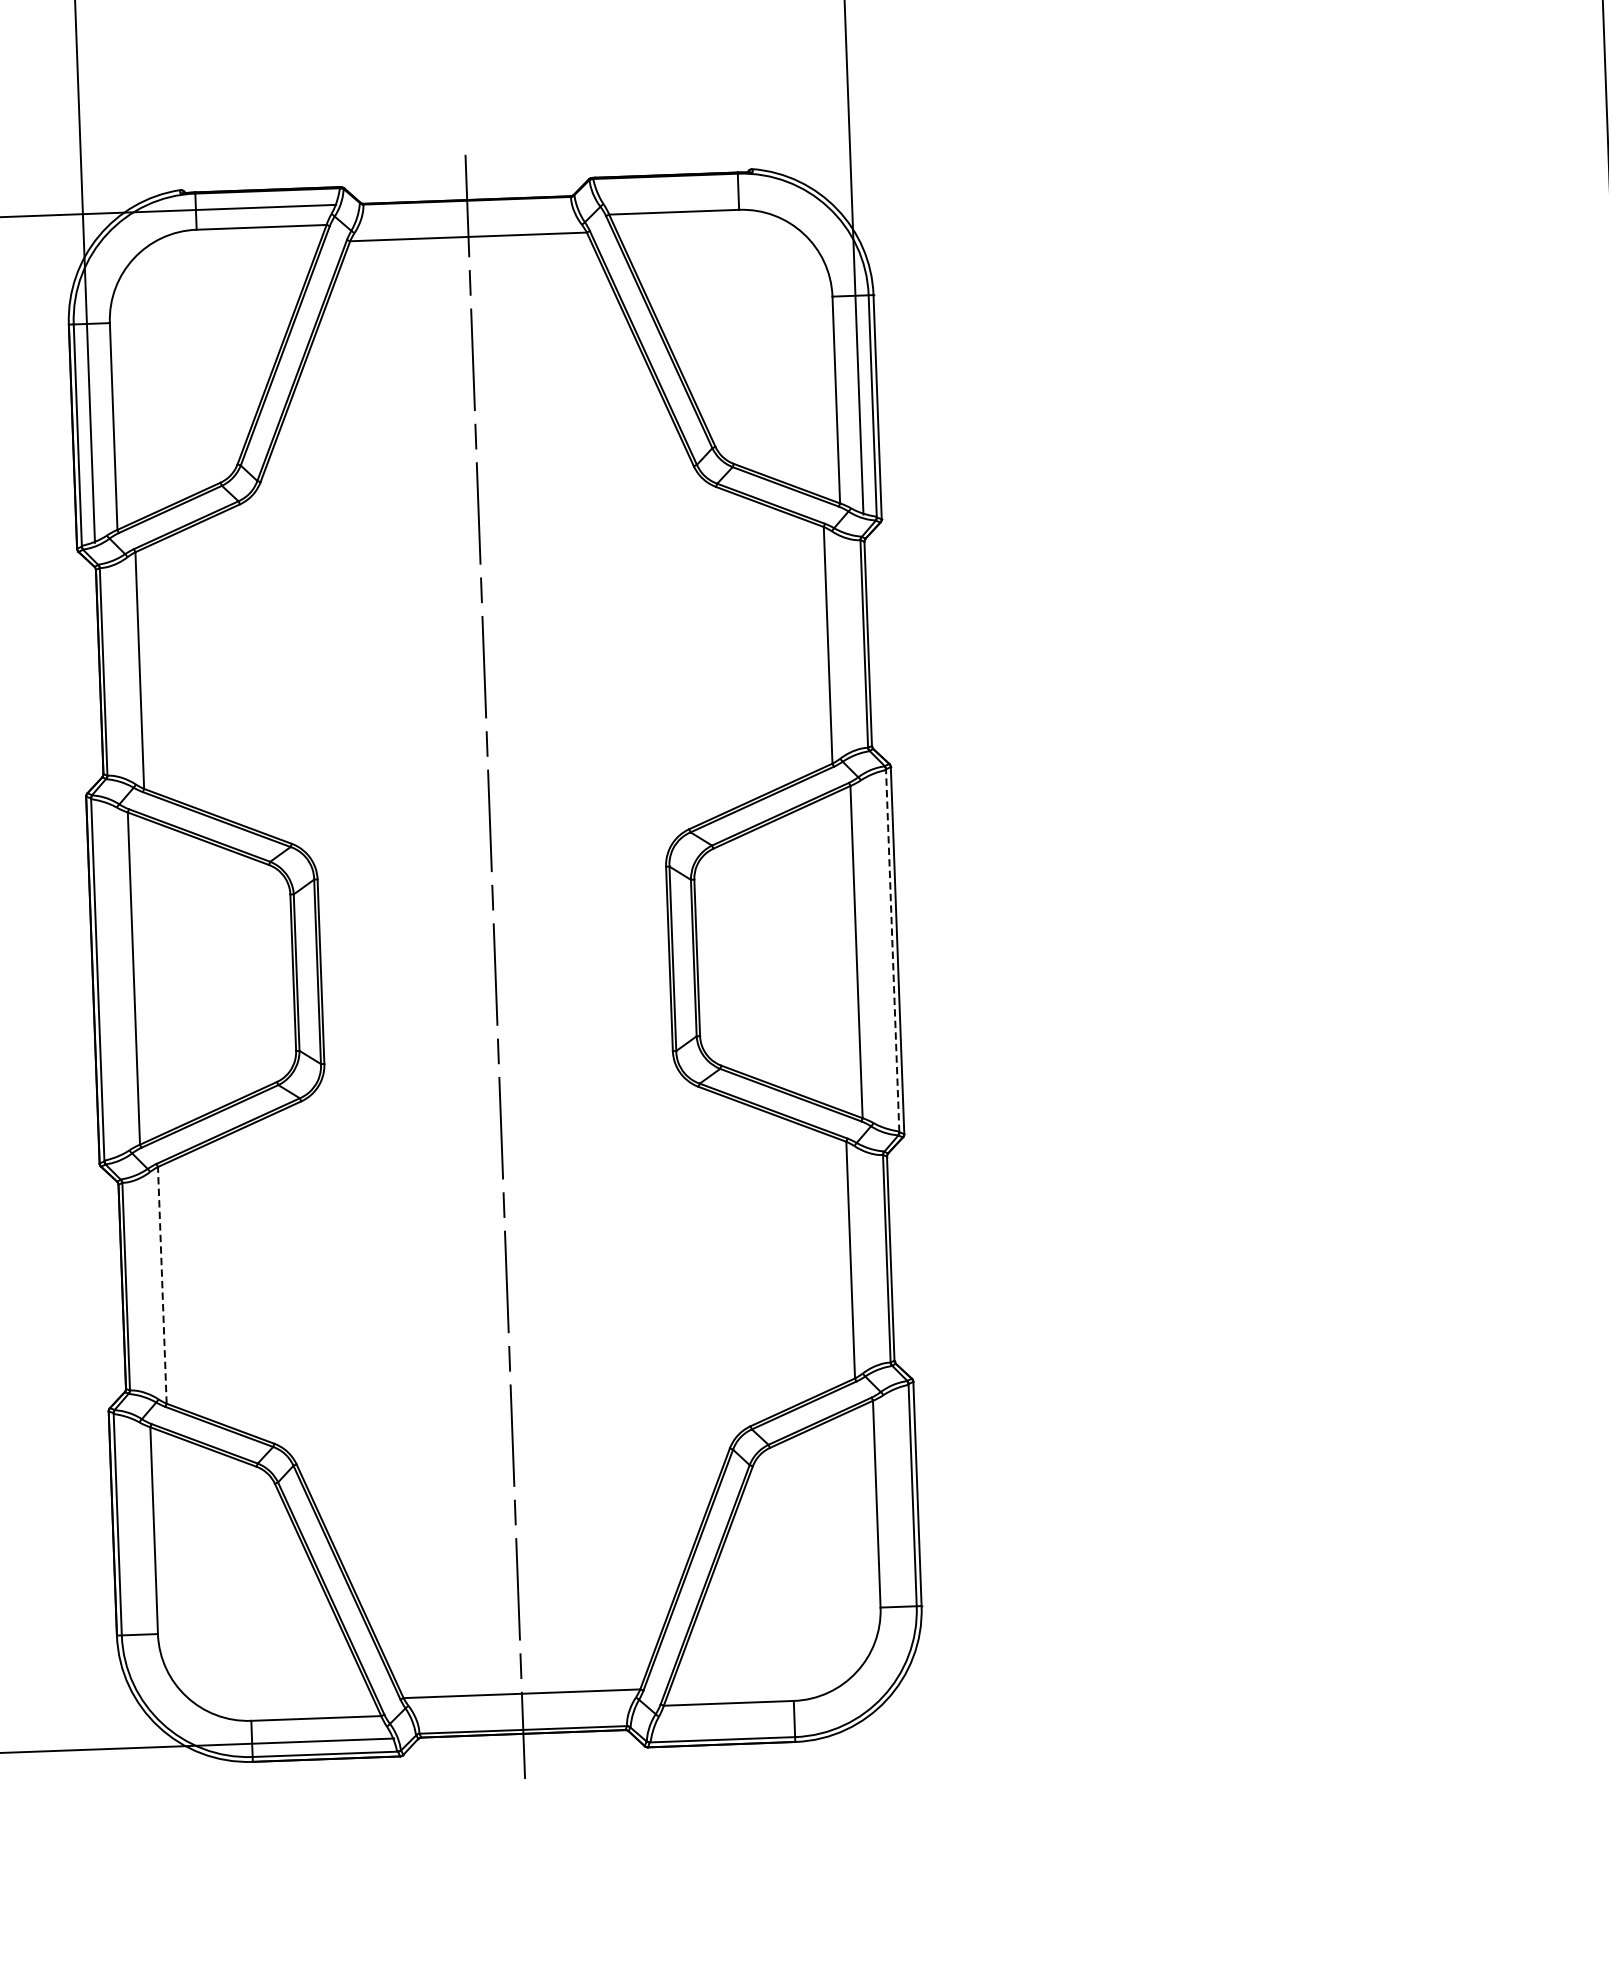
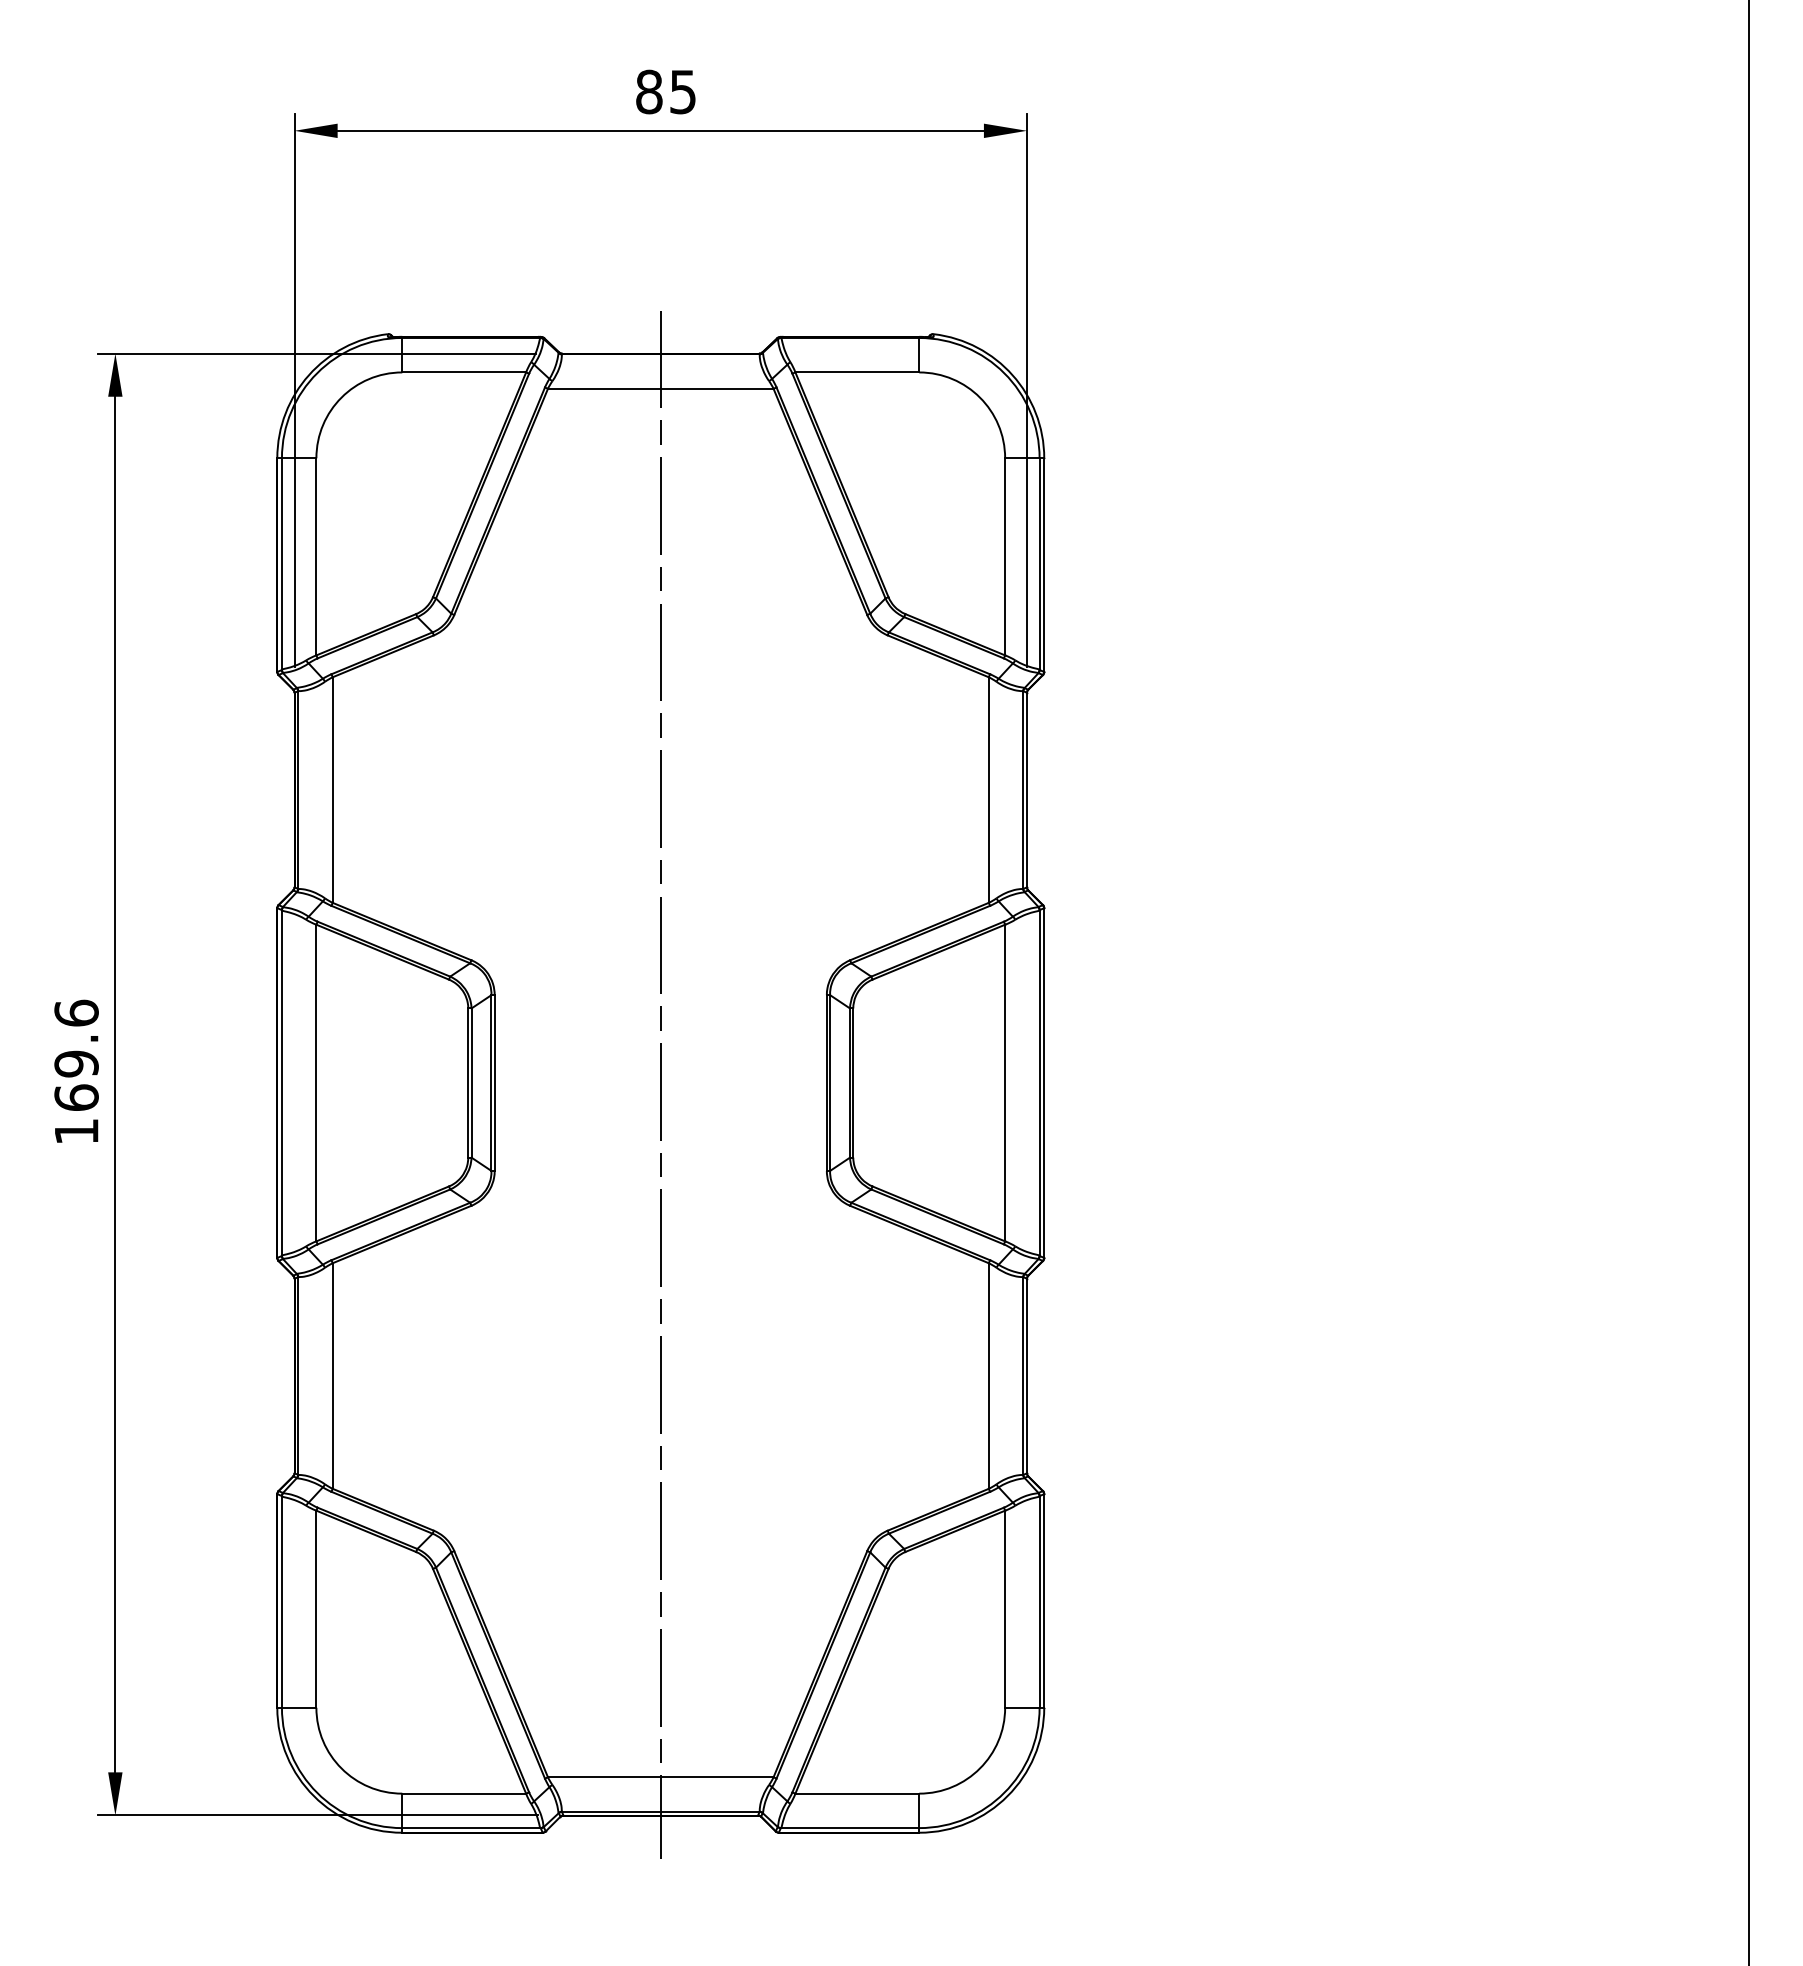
line: (892, 951) -> (1039, 1083), dashed -> solid
line: (162, 1285) -> (332, 1376), dashed -> solid

